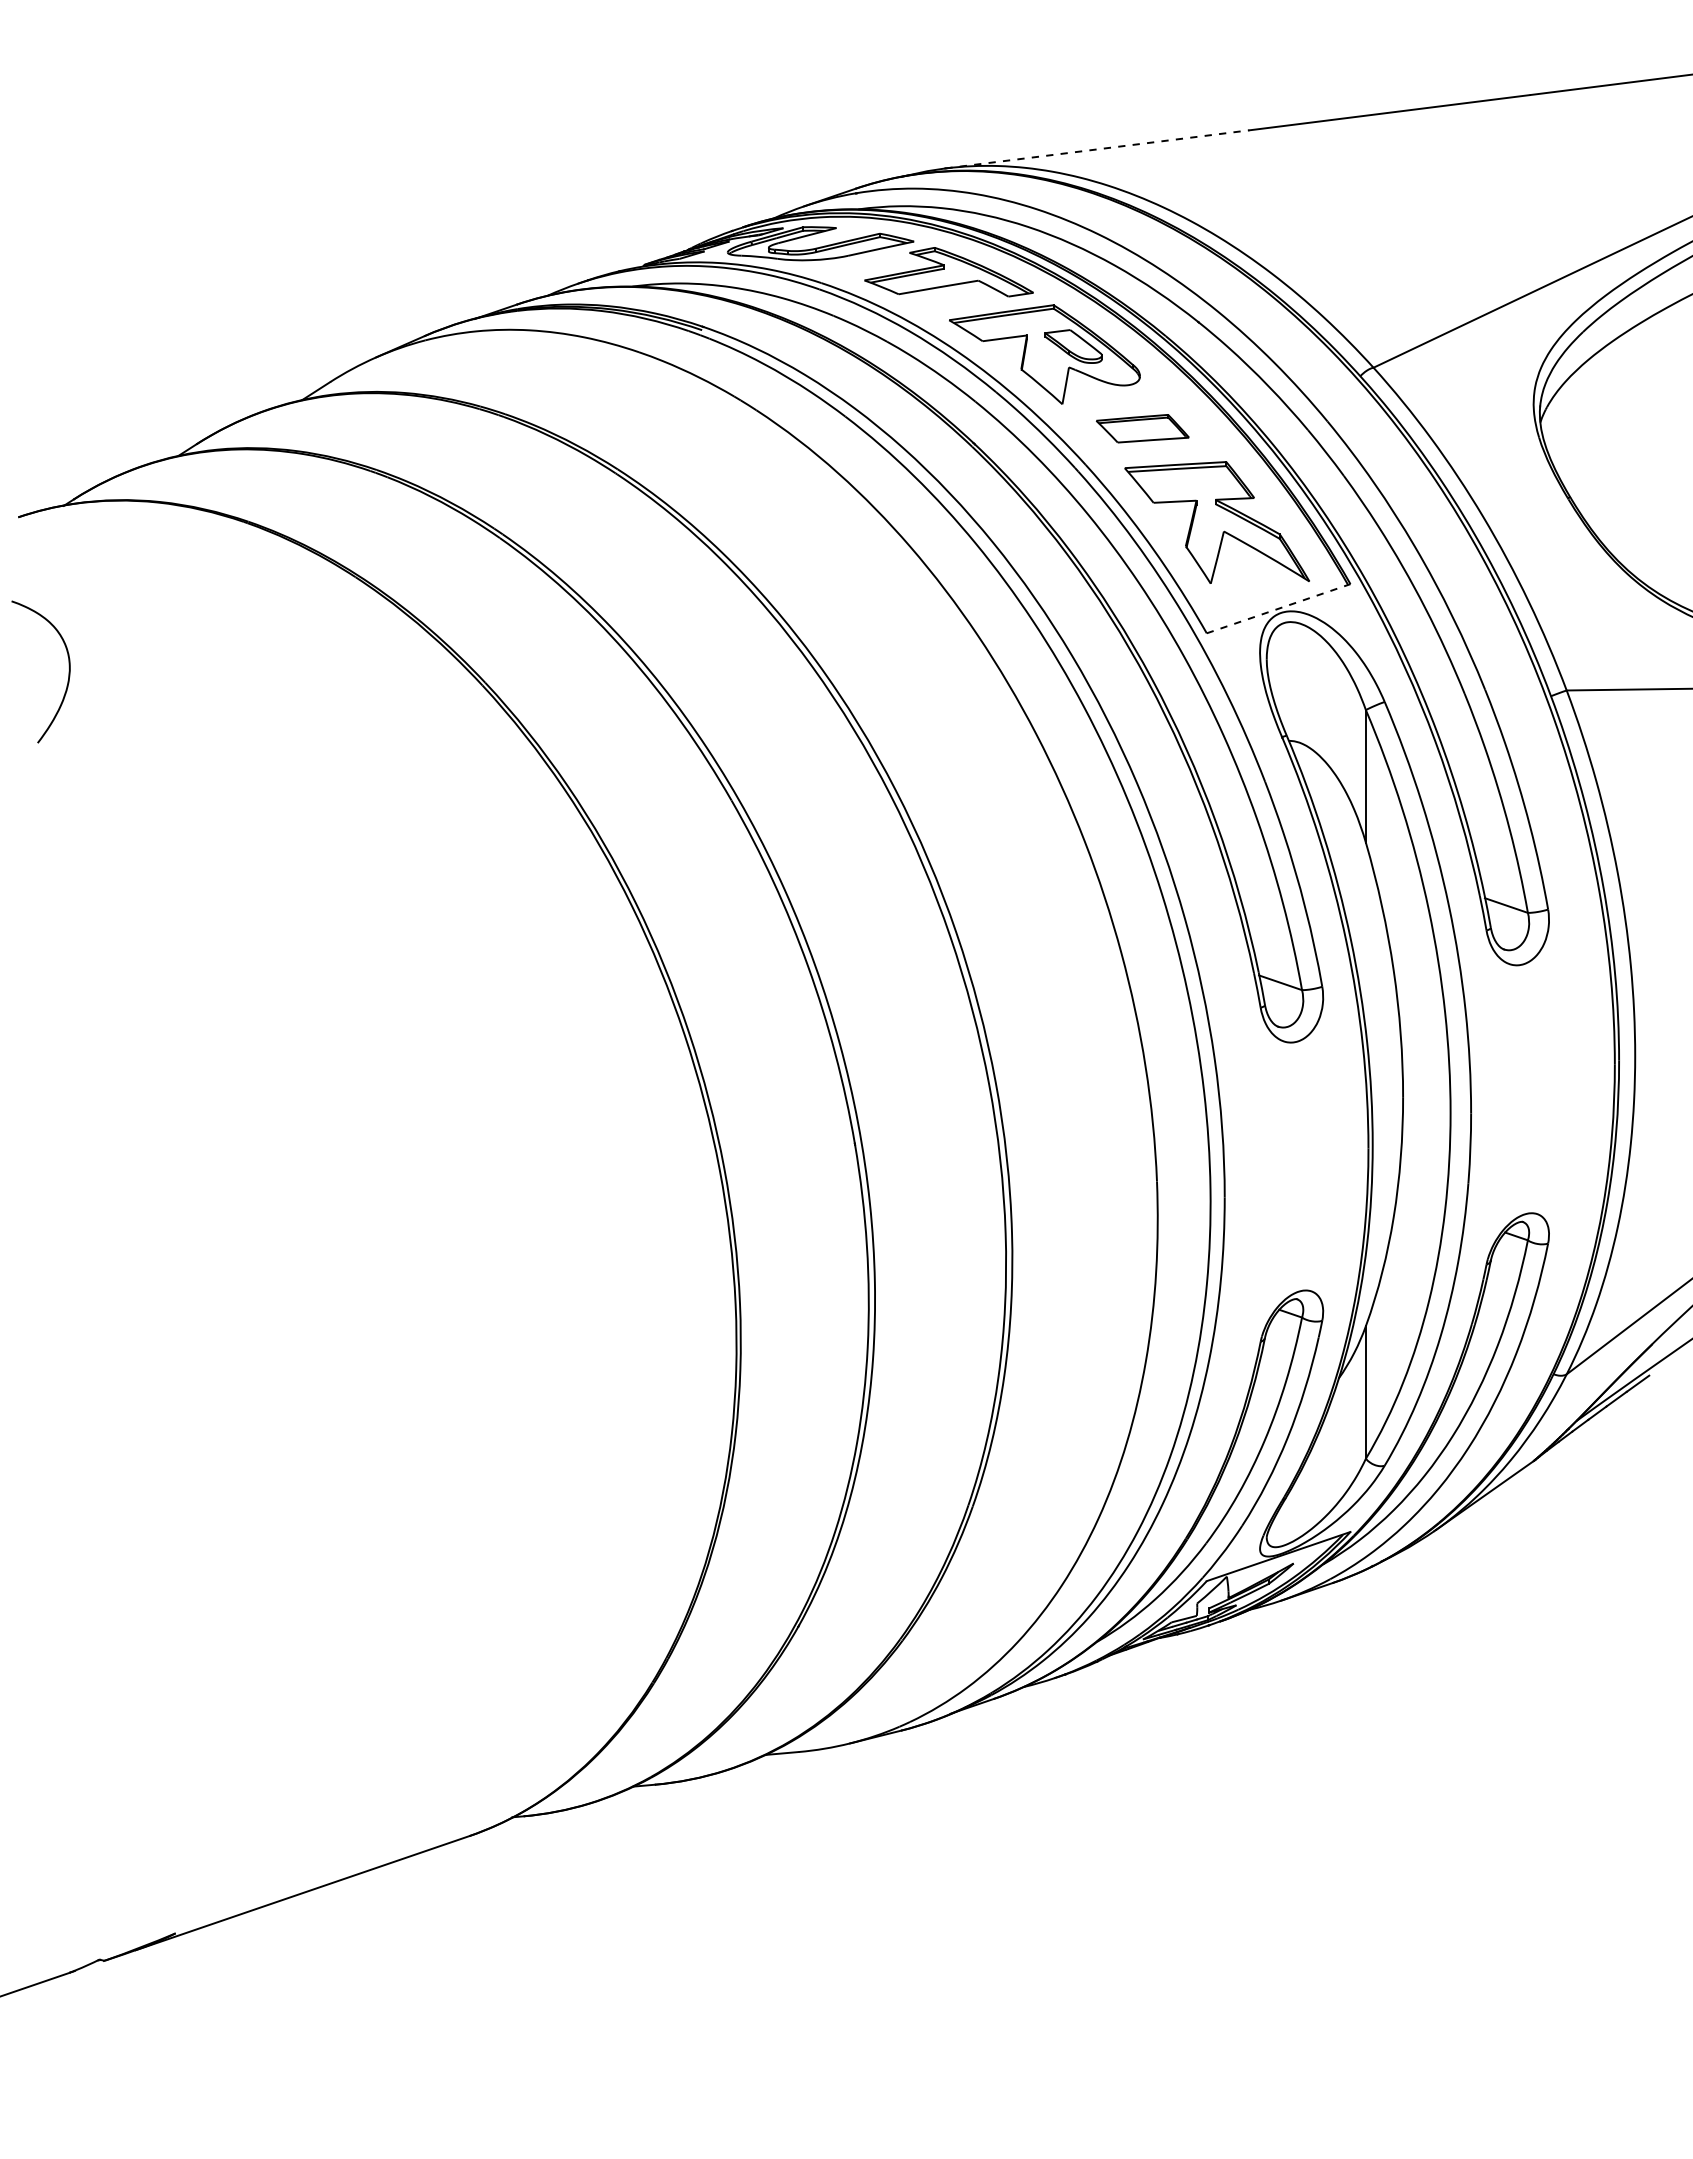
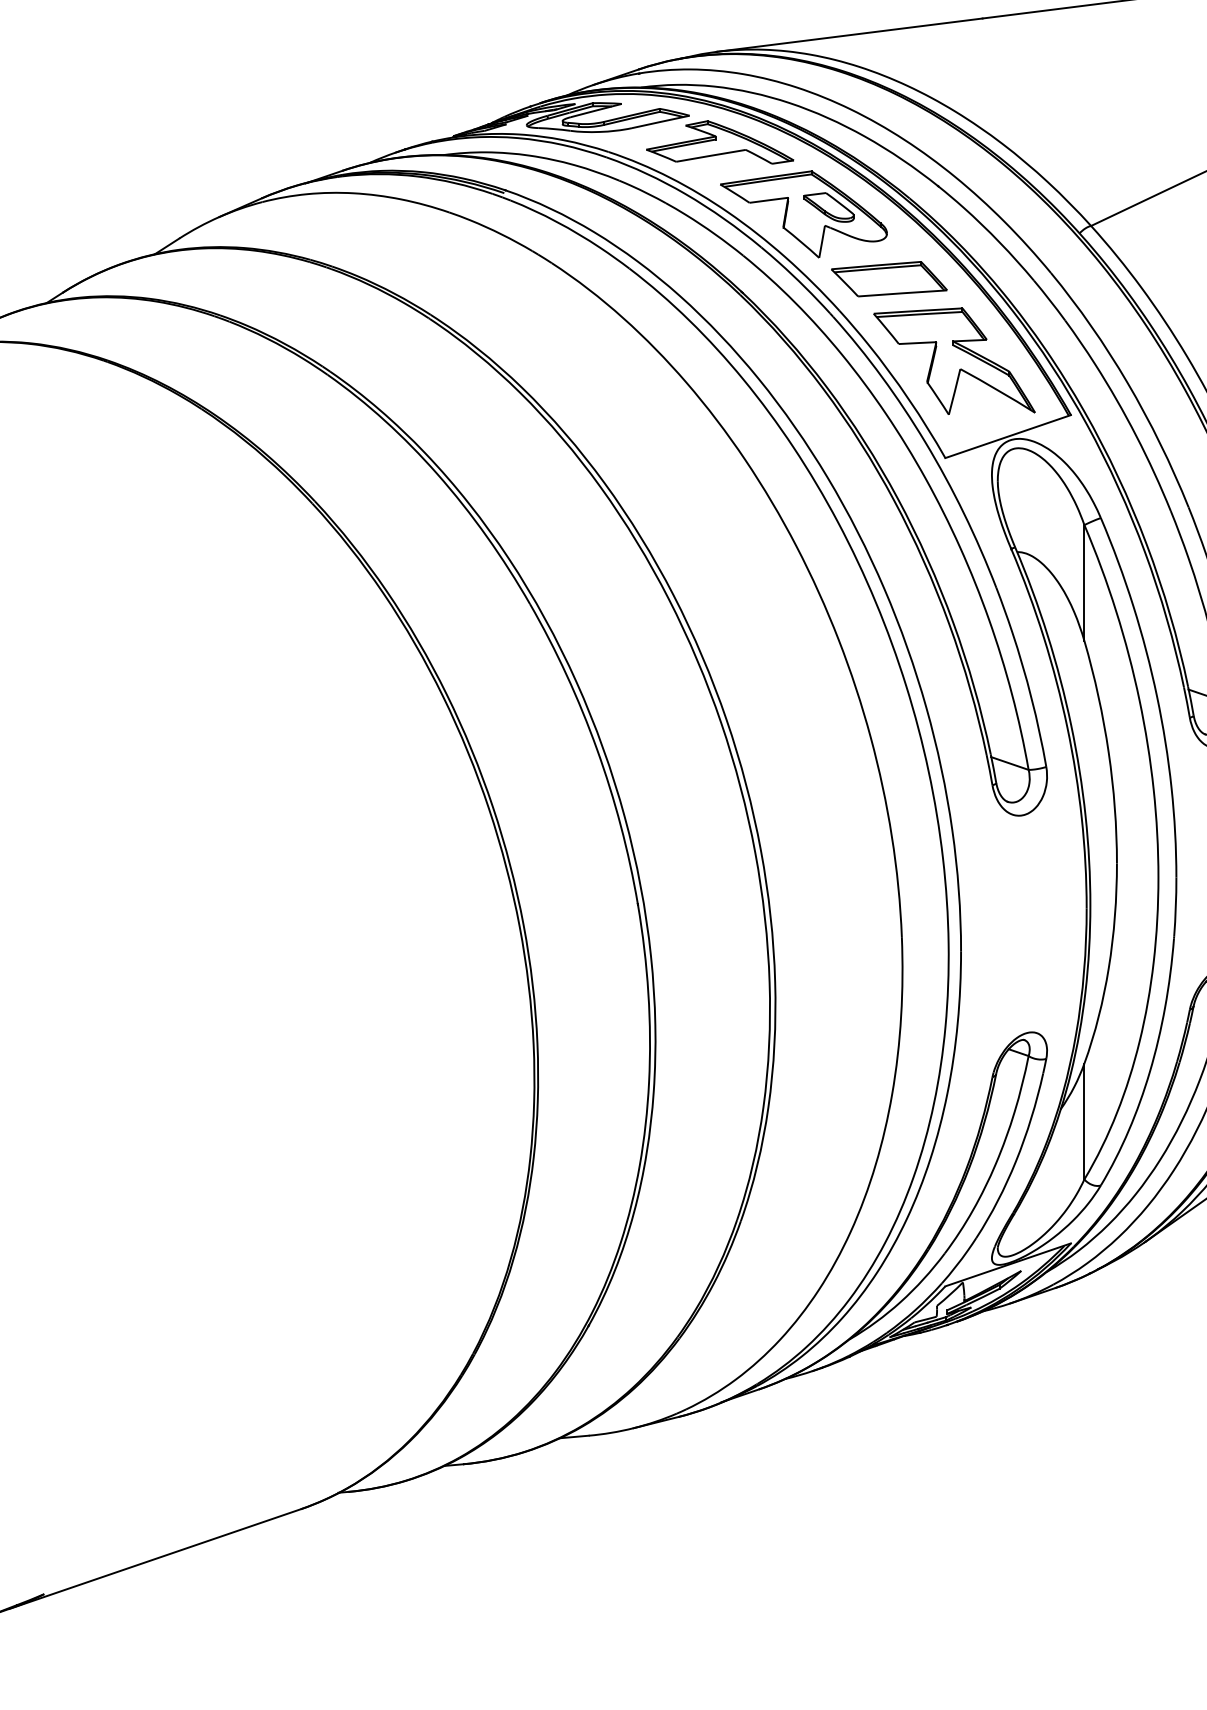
line: (1097, 149) -> (849, 35), dashed -> solid
part: (1142, 428) -> (889, 279), size x1.43
line: (1278, 608) -> (1008, 436), dashed -> solid

